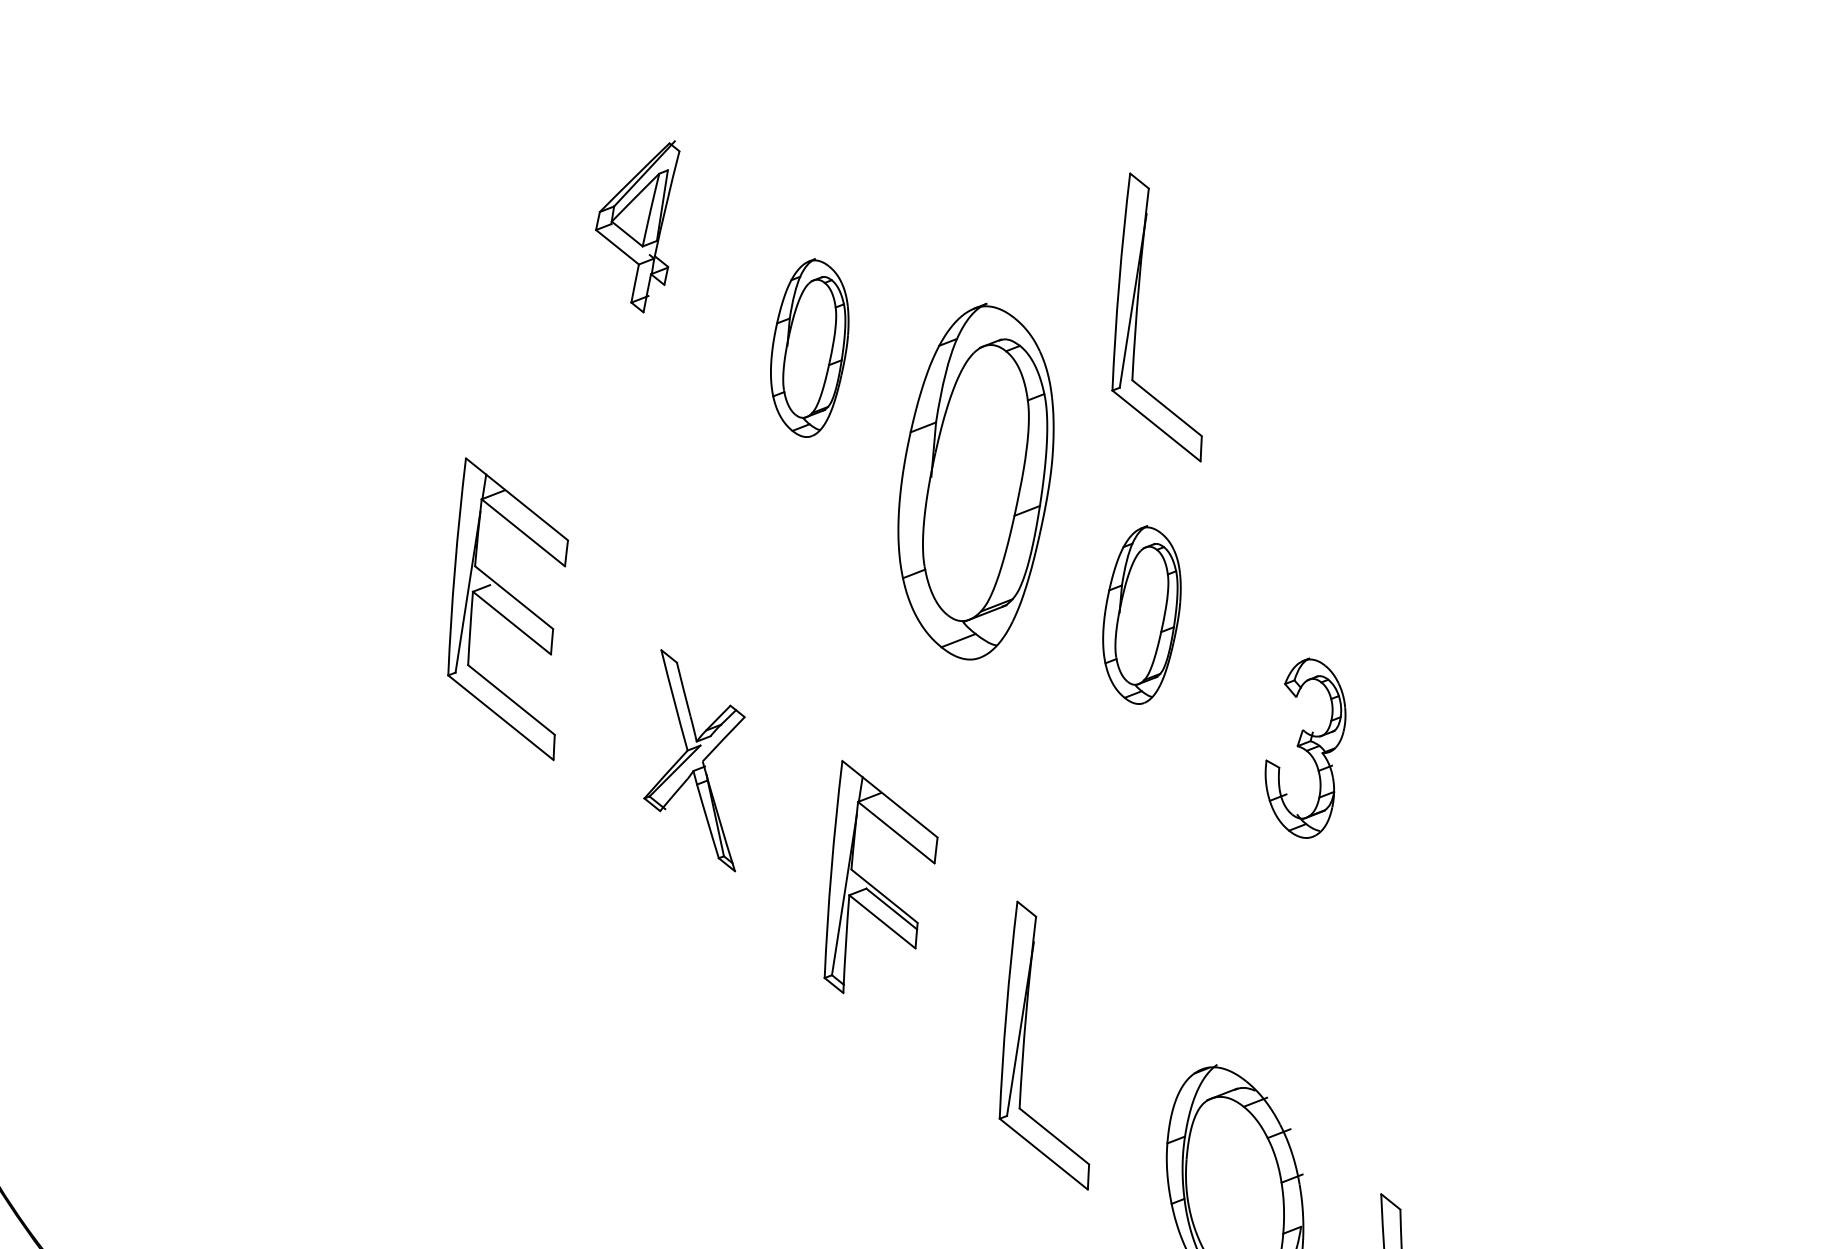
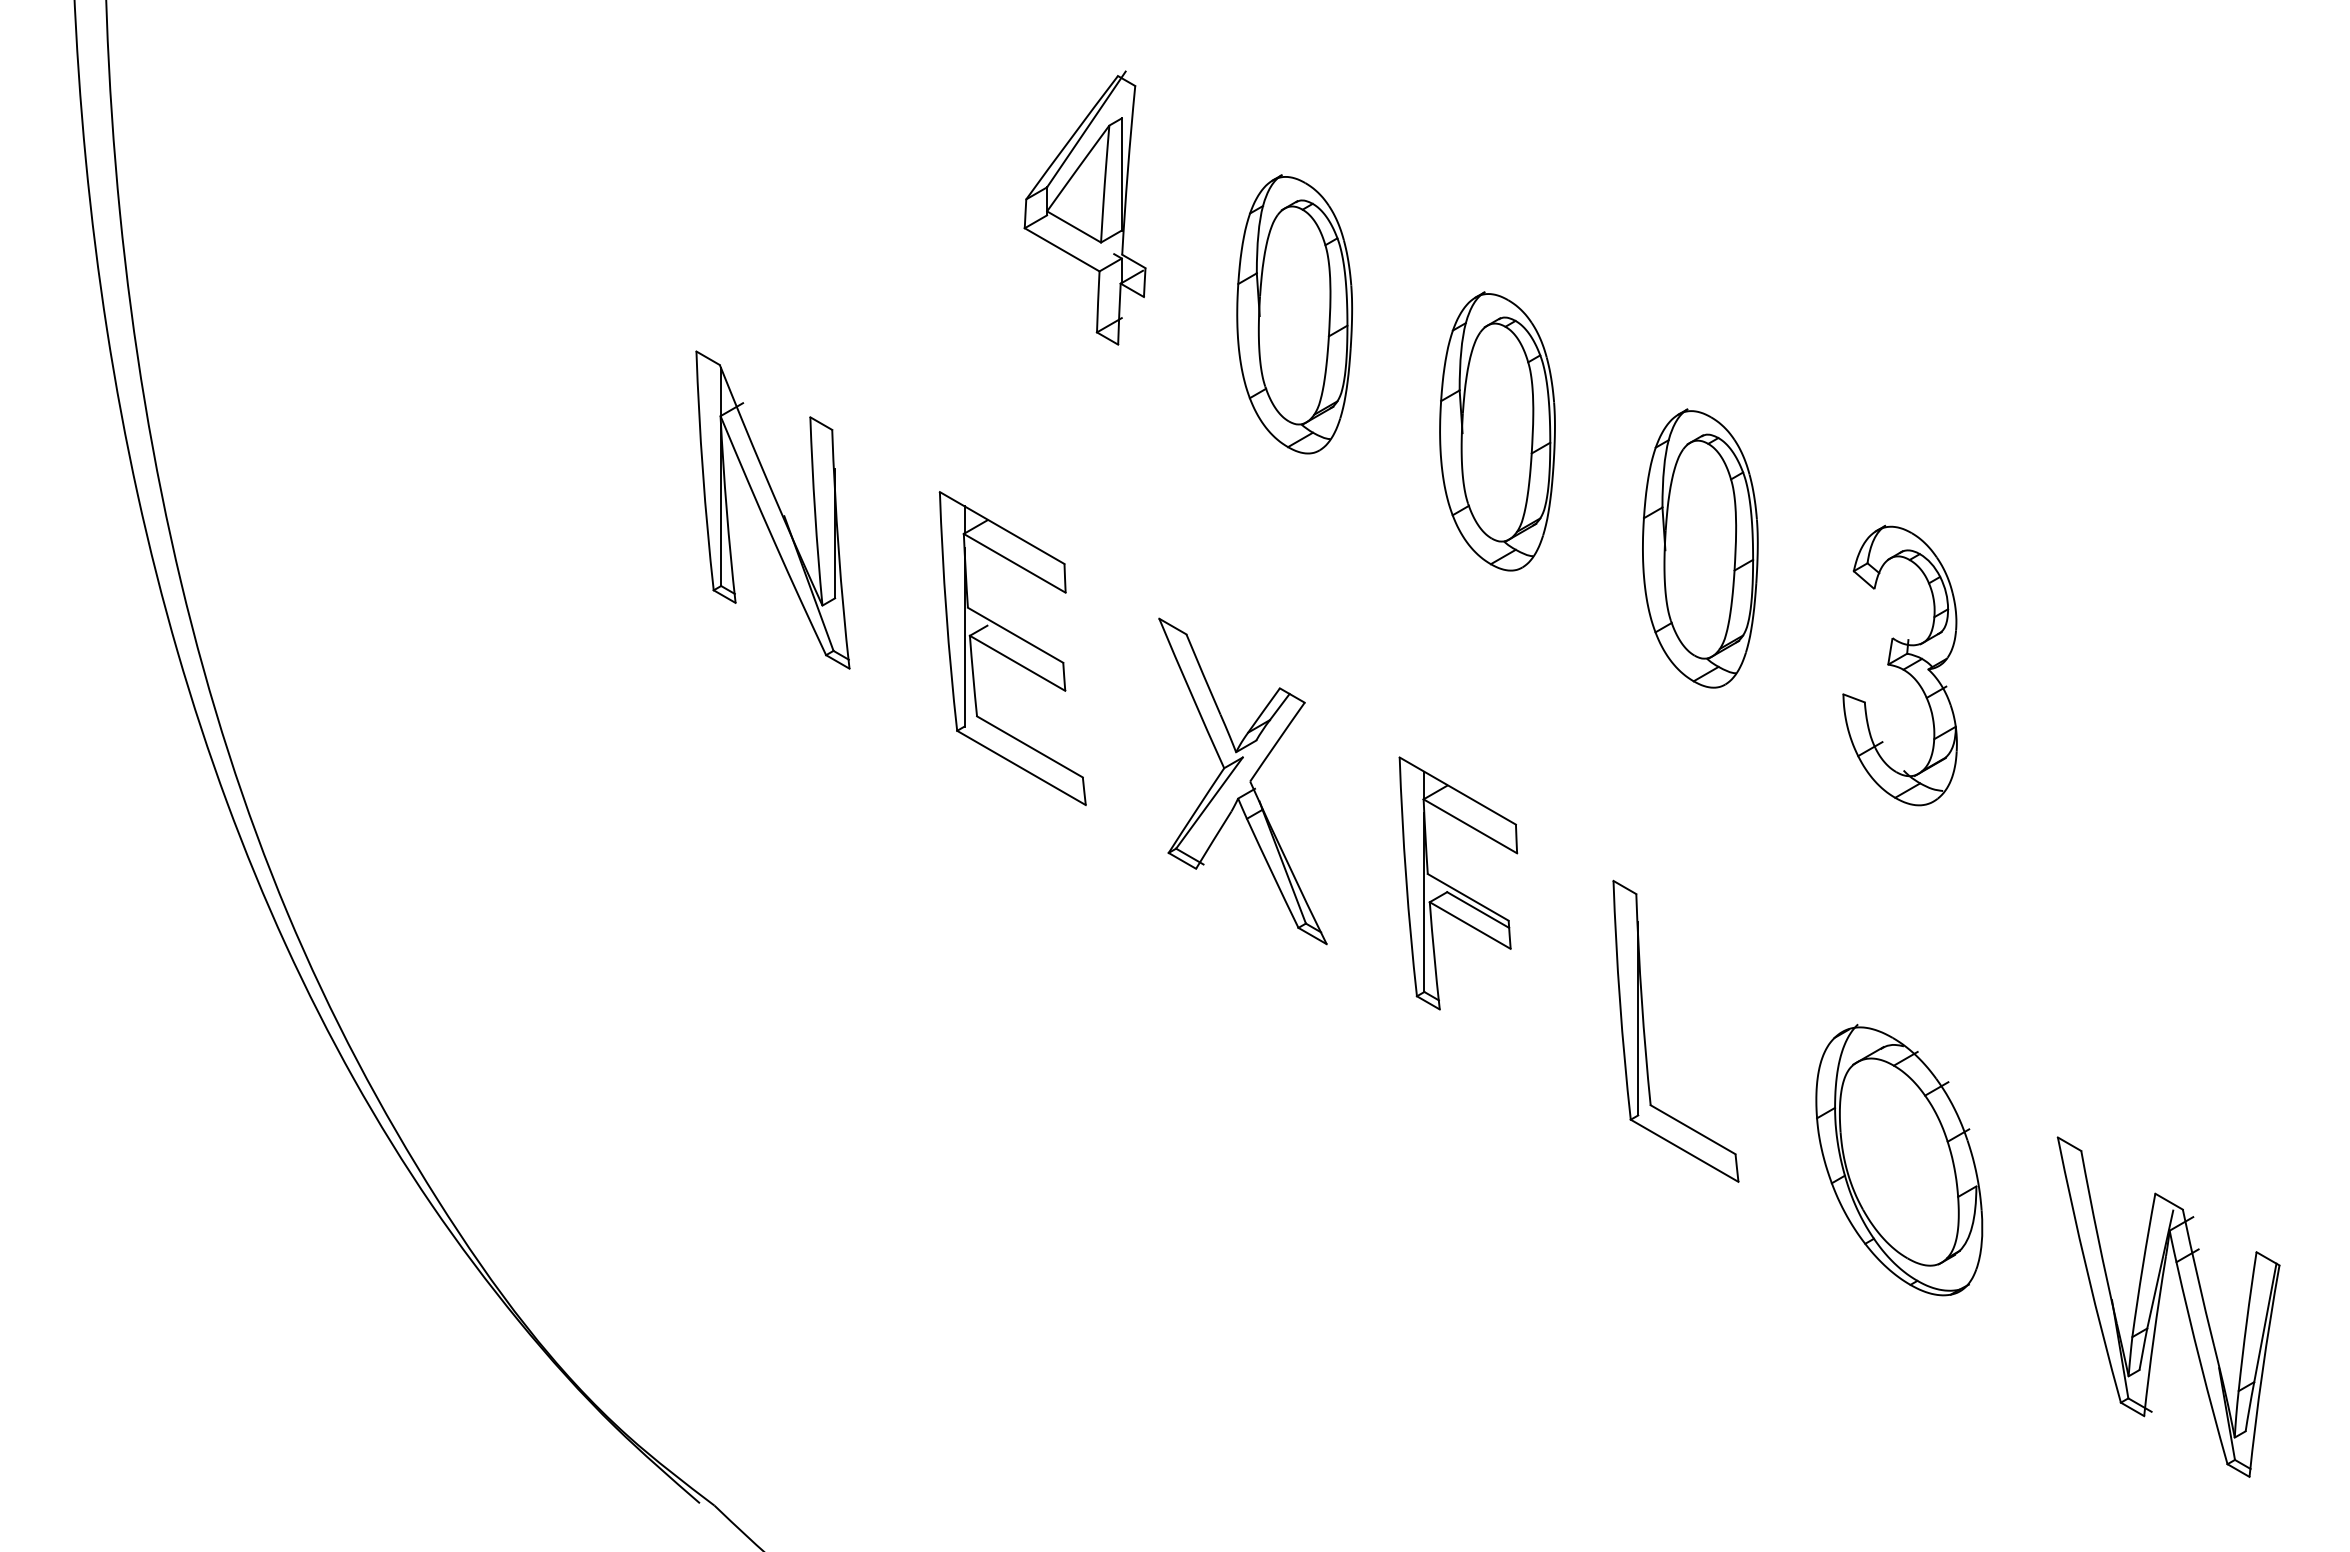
part: (635, 222) -> (1084, 207), size x1.43
part: (1137, 315) -> (1645, 223), removed
part: (809, 348) -> (1294, 314), size x1.43
part: (313, 450) -> (772, 509), added
part: (975, 481) -> (1497, 431), size x0.71
part: (1141, 614) -> (1700, 548), size x1.43
part: (1304, 747) -> (1899, 665), size x1.43
part: (697, 760) -> (1242, 781), size x1.43

